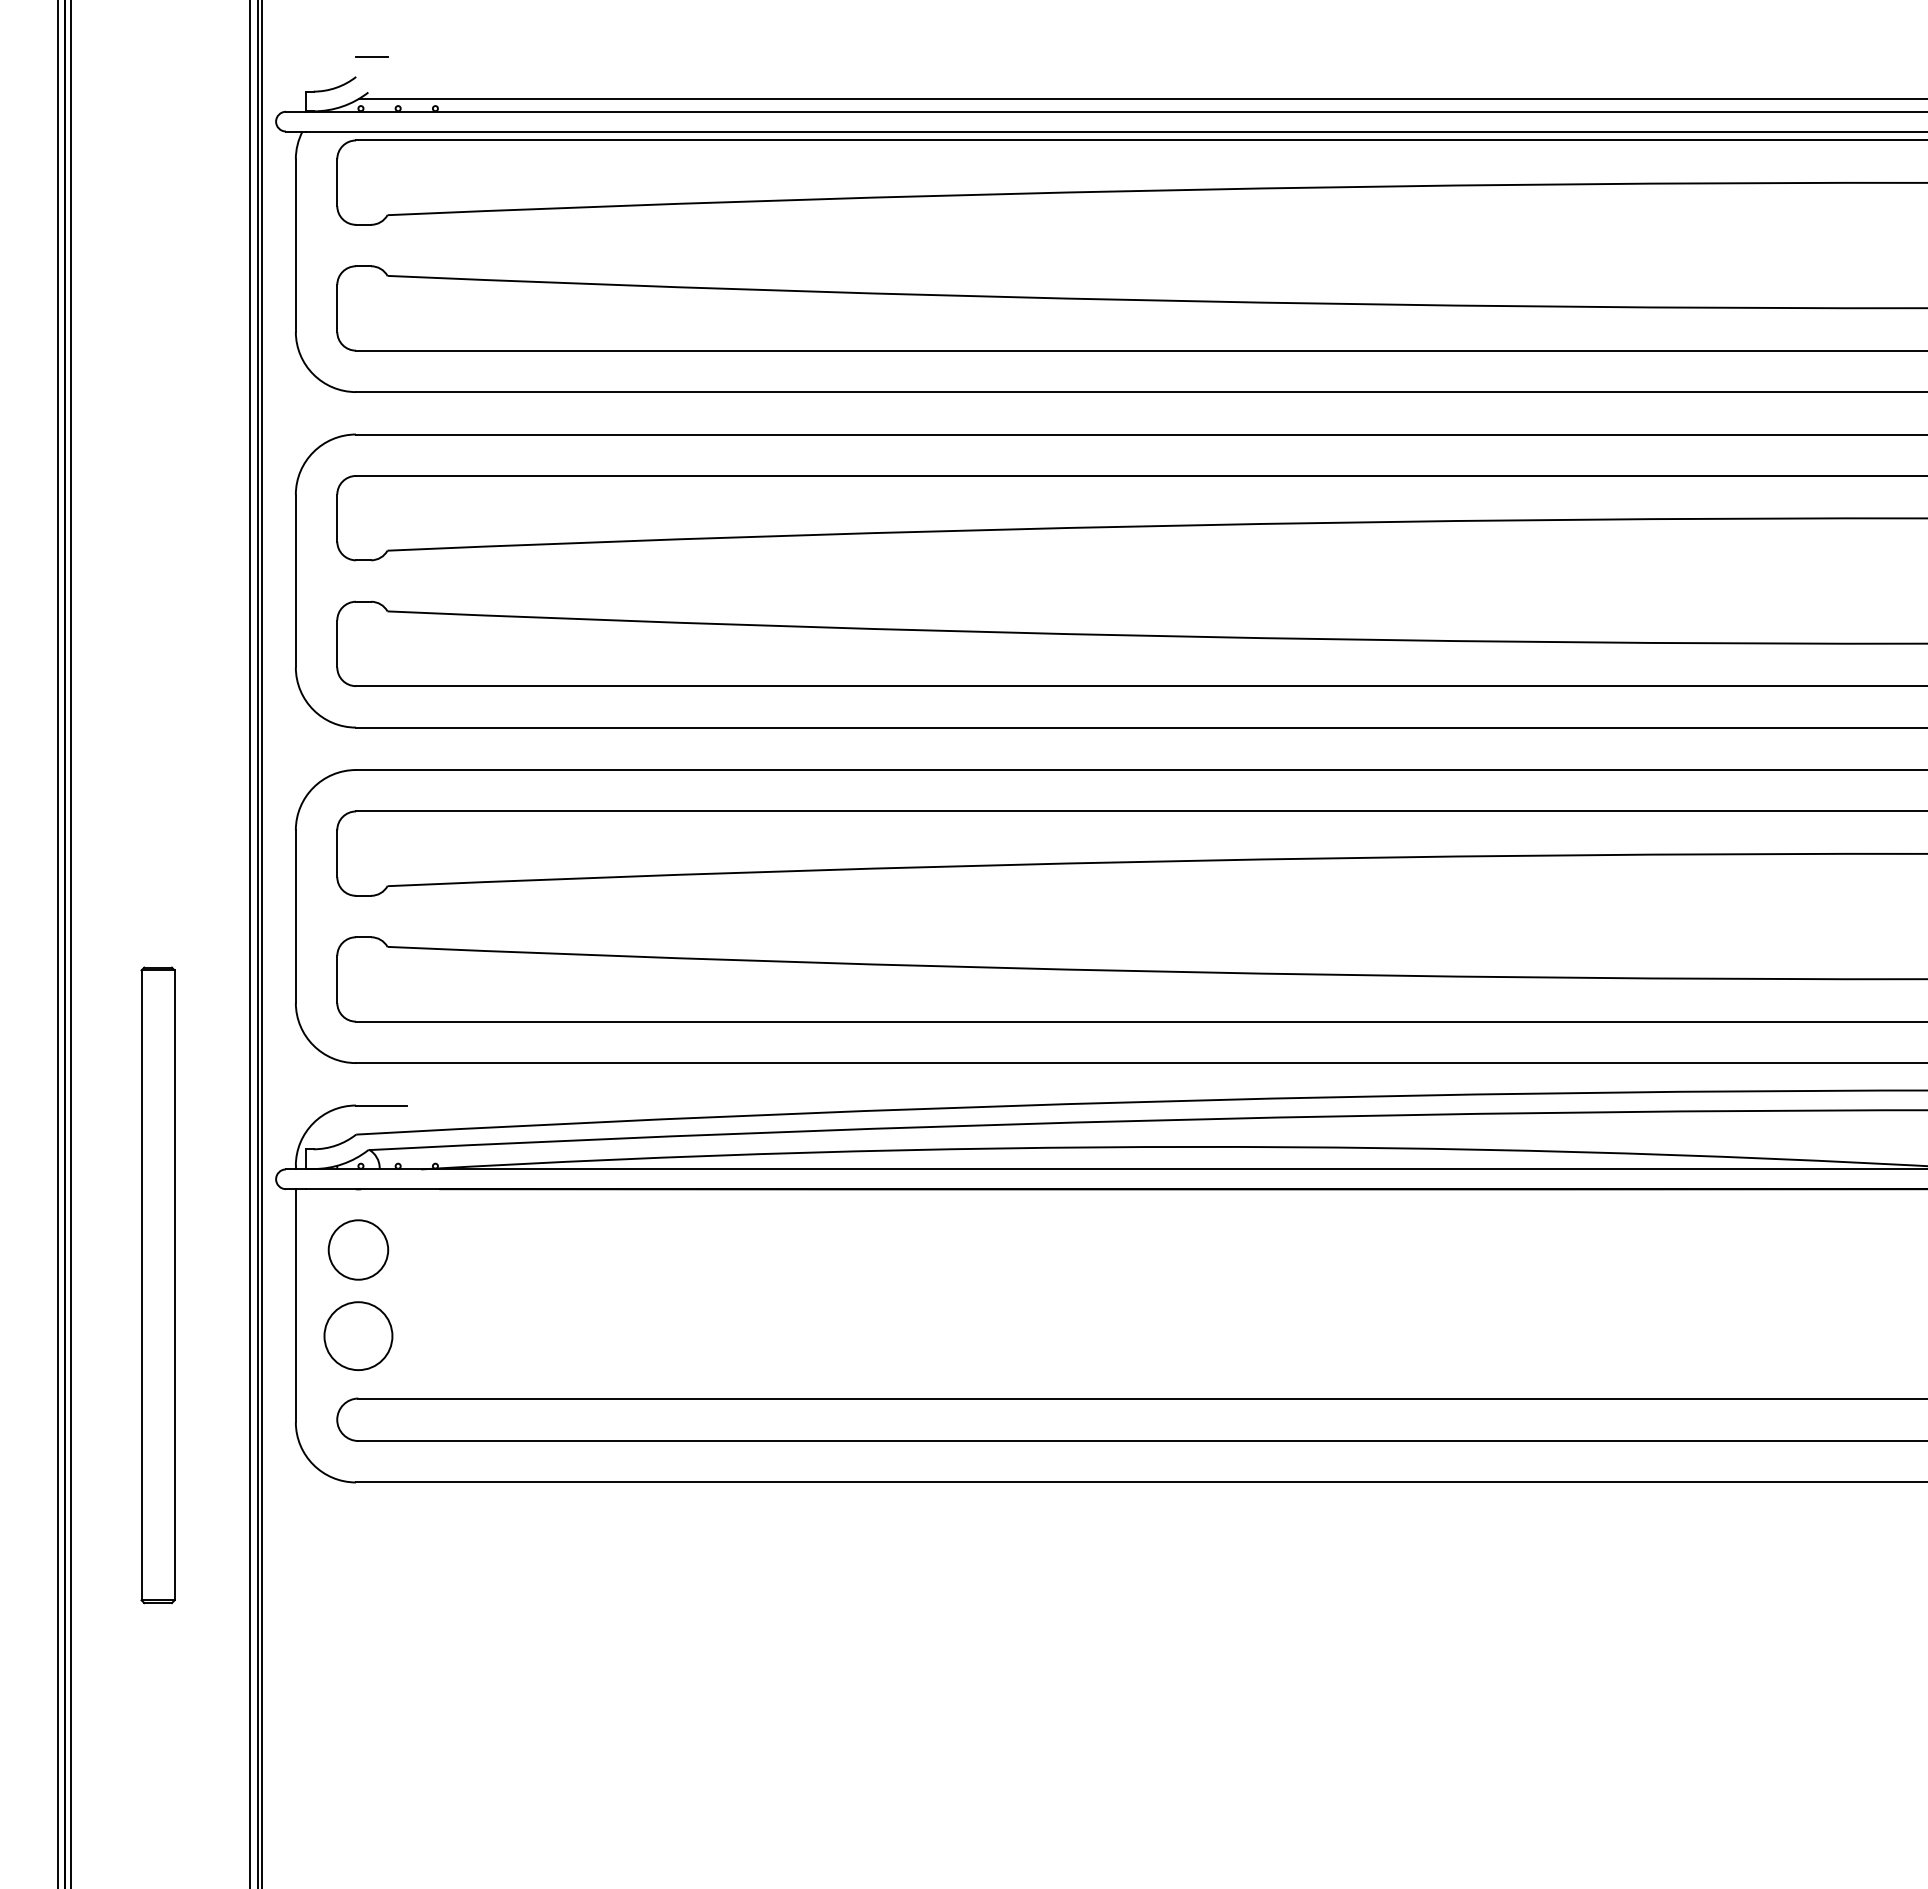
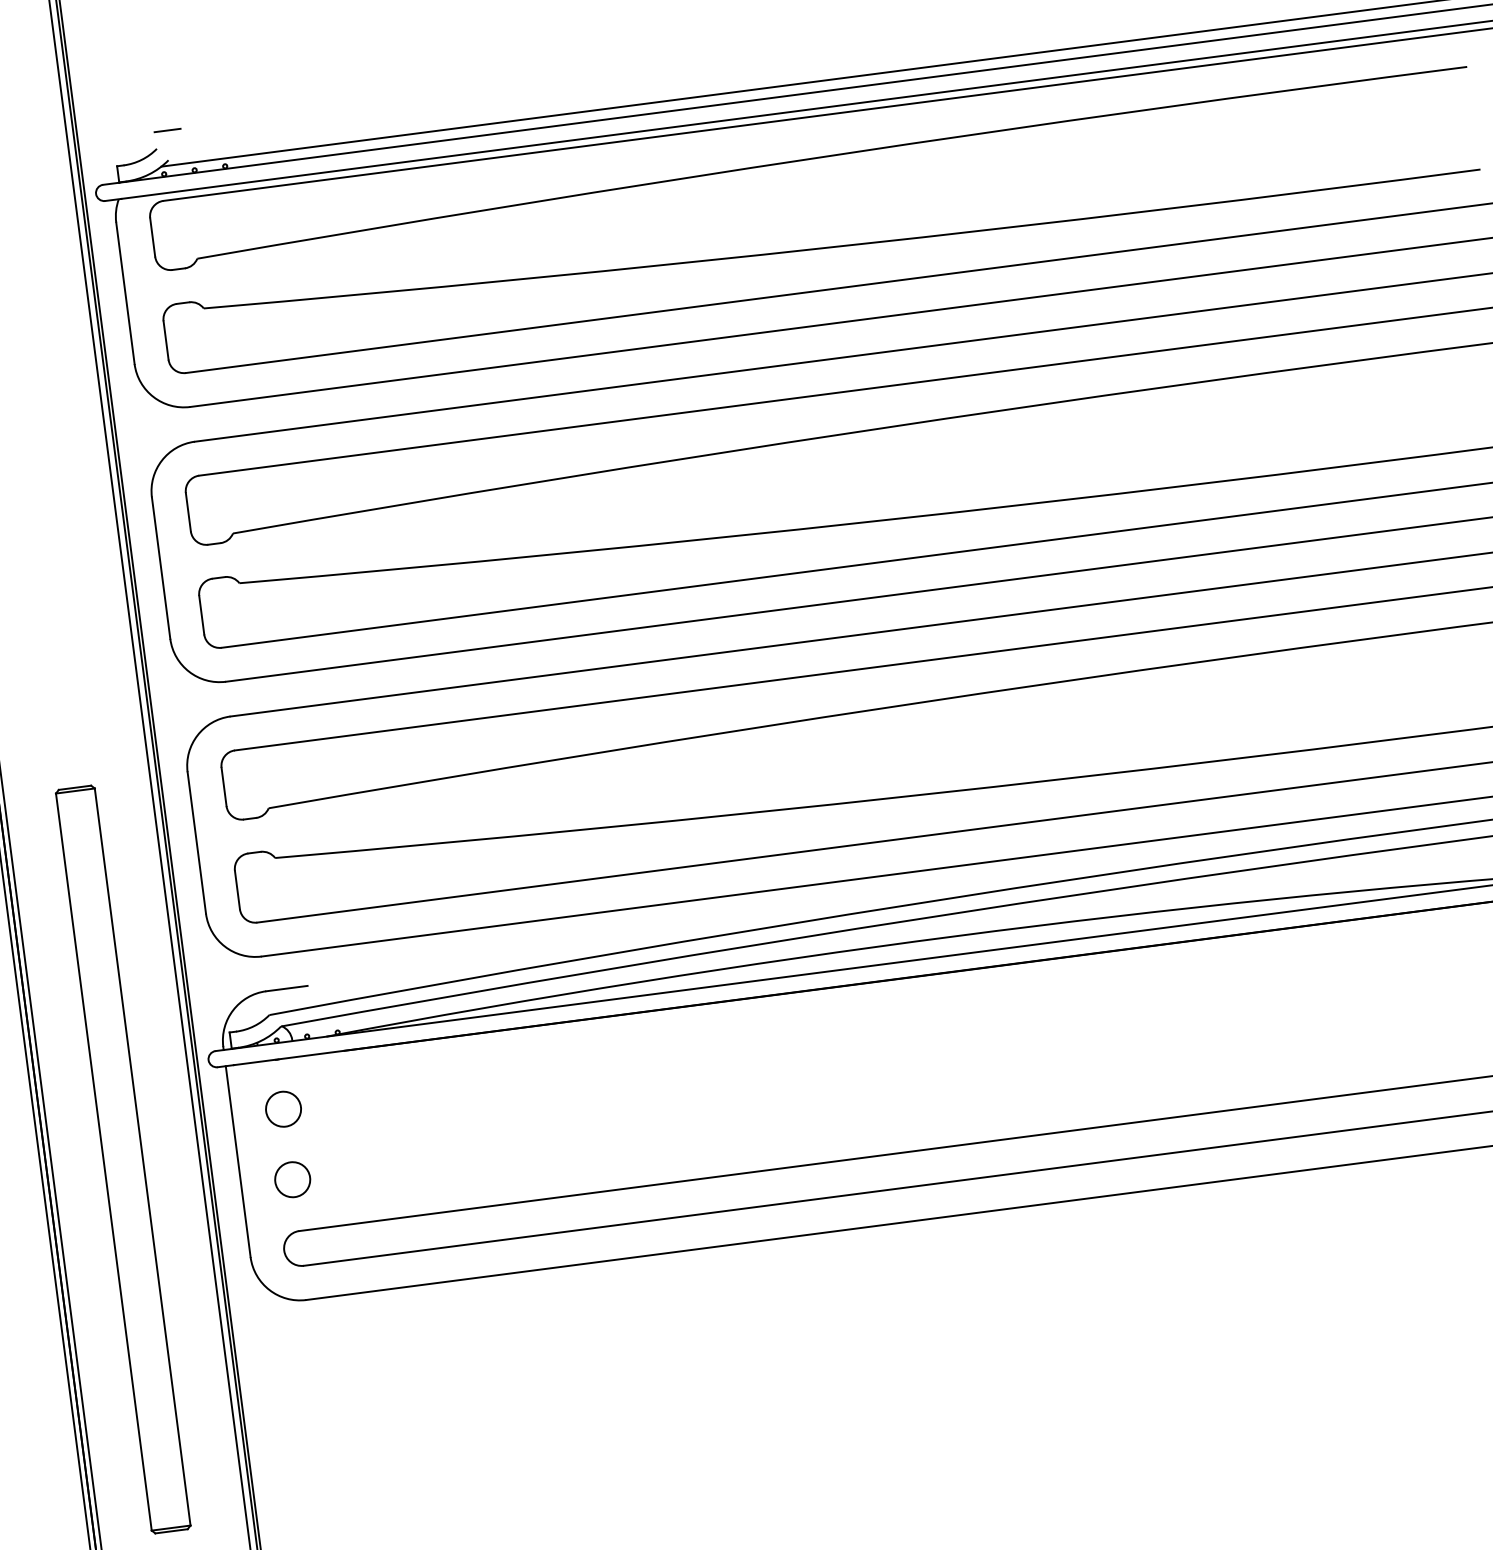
circle: (358, 1249) -> (283, 1108), size x0.71
part: (157, 1285) -> (122, 1159), size x1.43
circle: (358, 1335) -> (292, 1179), size x0.62

